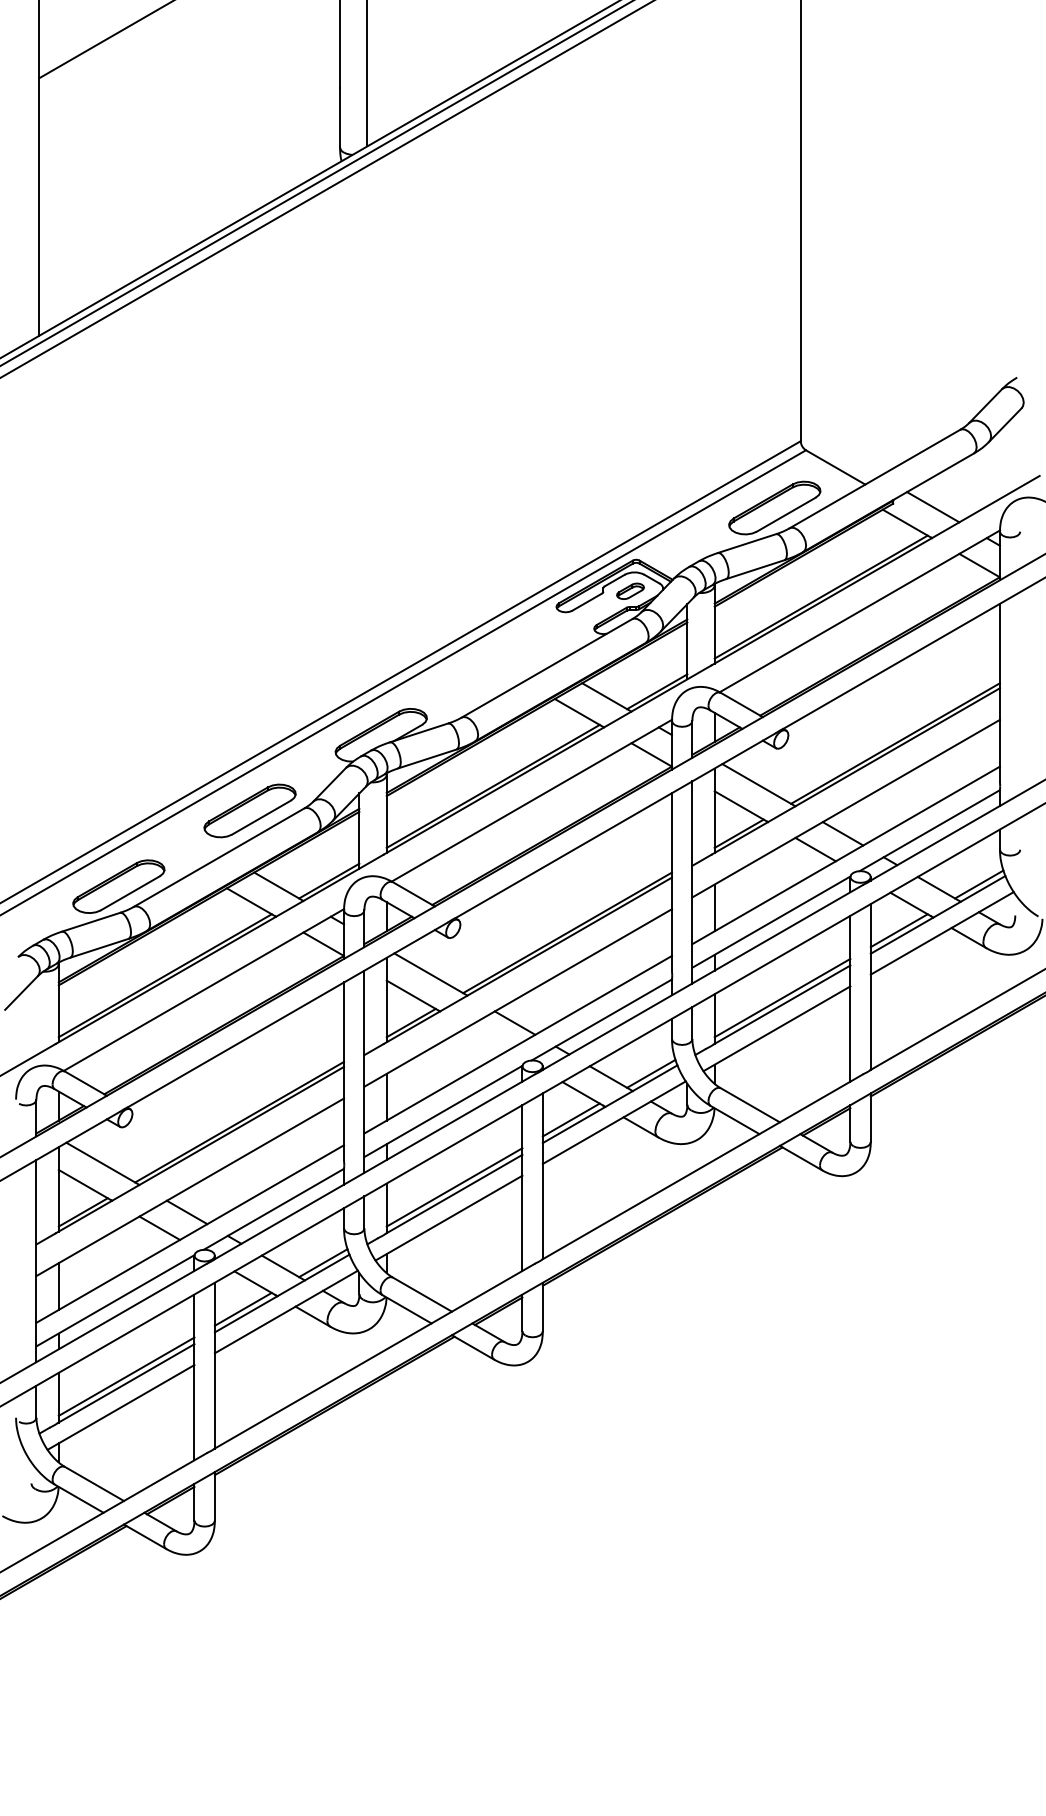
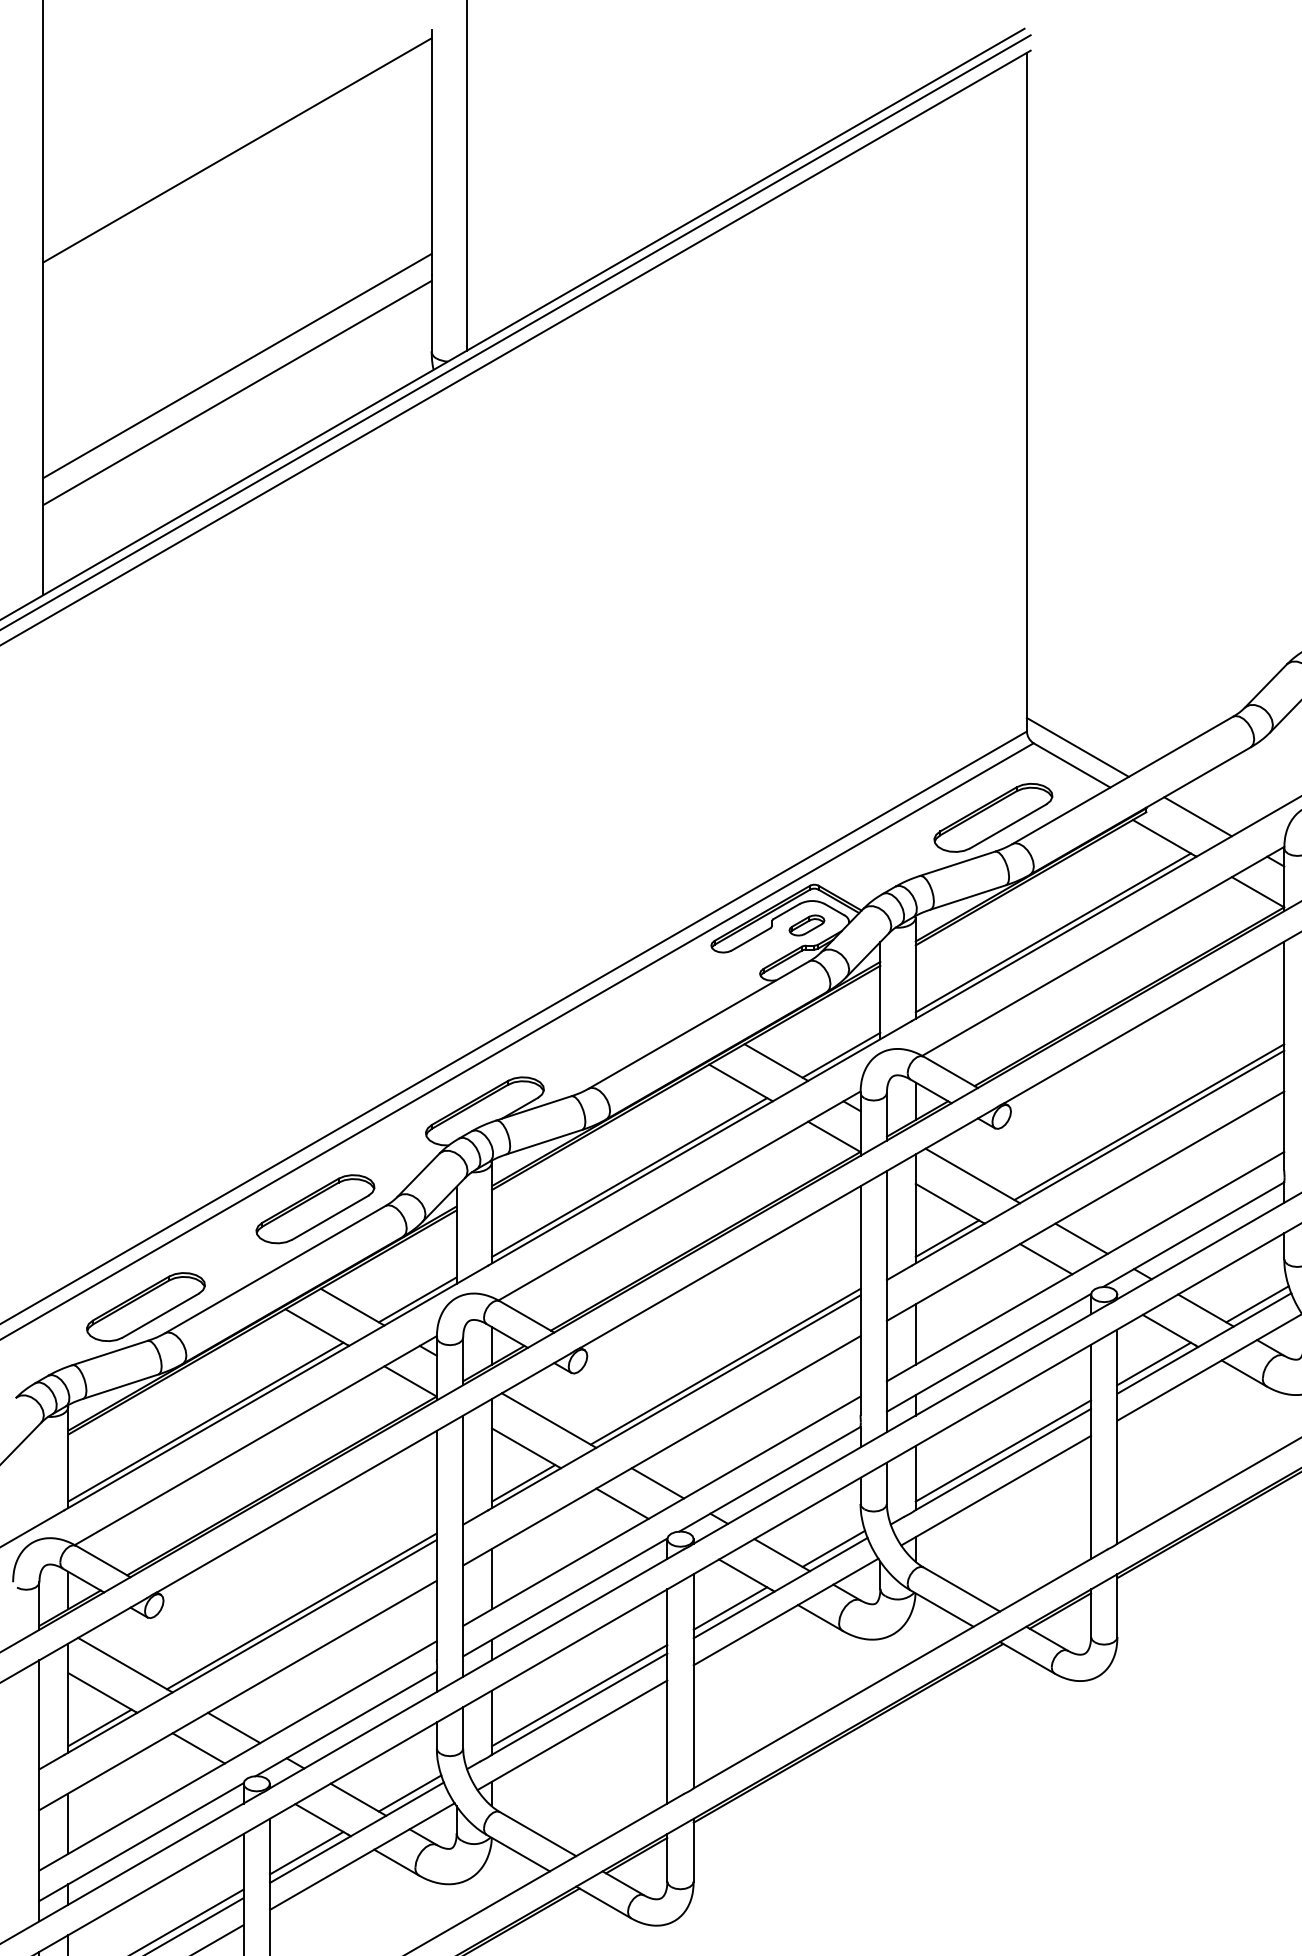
line: (189, 158) -> (237, 366), added
line: (189, 178) -> (237, 392), added
line: (839, 453) -> (1076, 747), added
line: (487, 1038) -> (622, 1503), added

